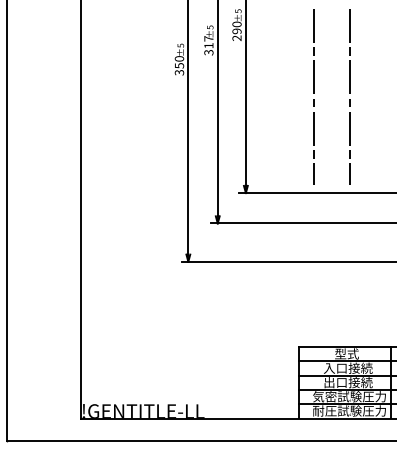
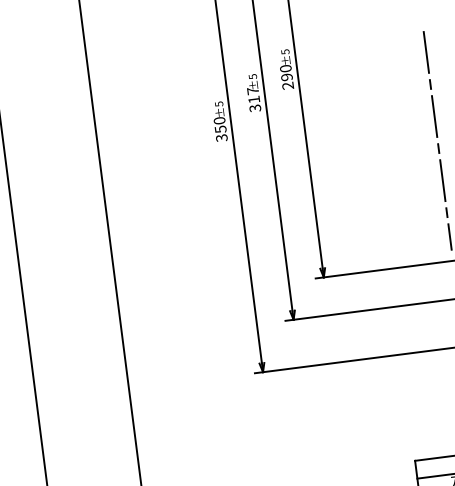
line: (313, 96) -> (392, 146), removed

